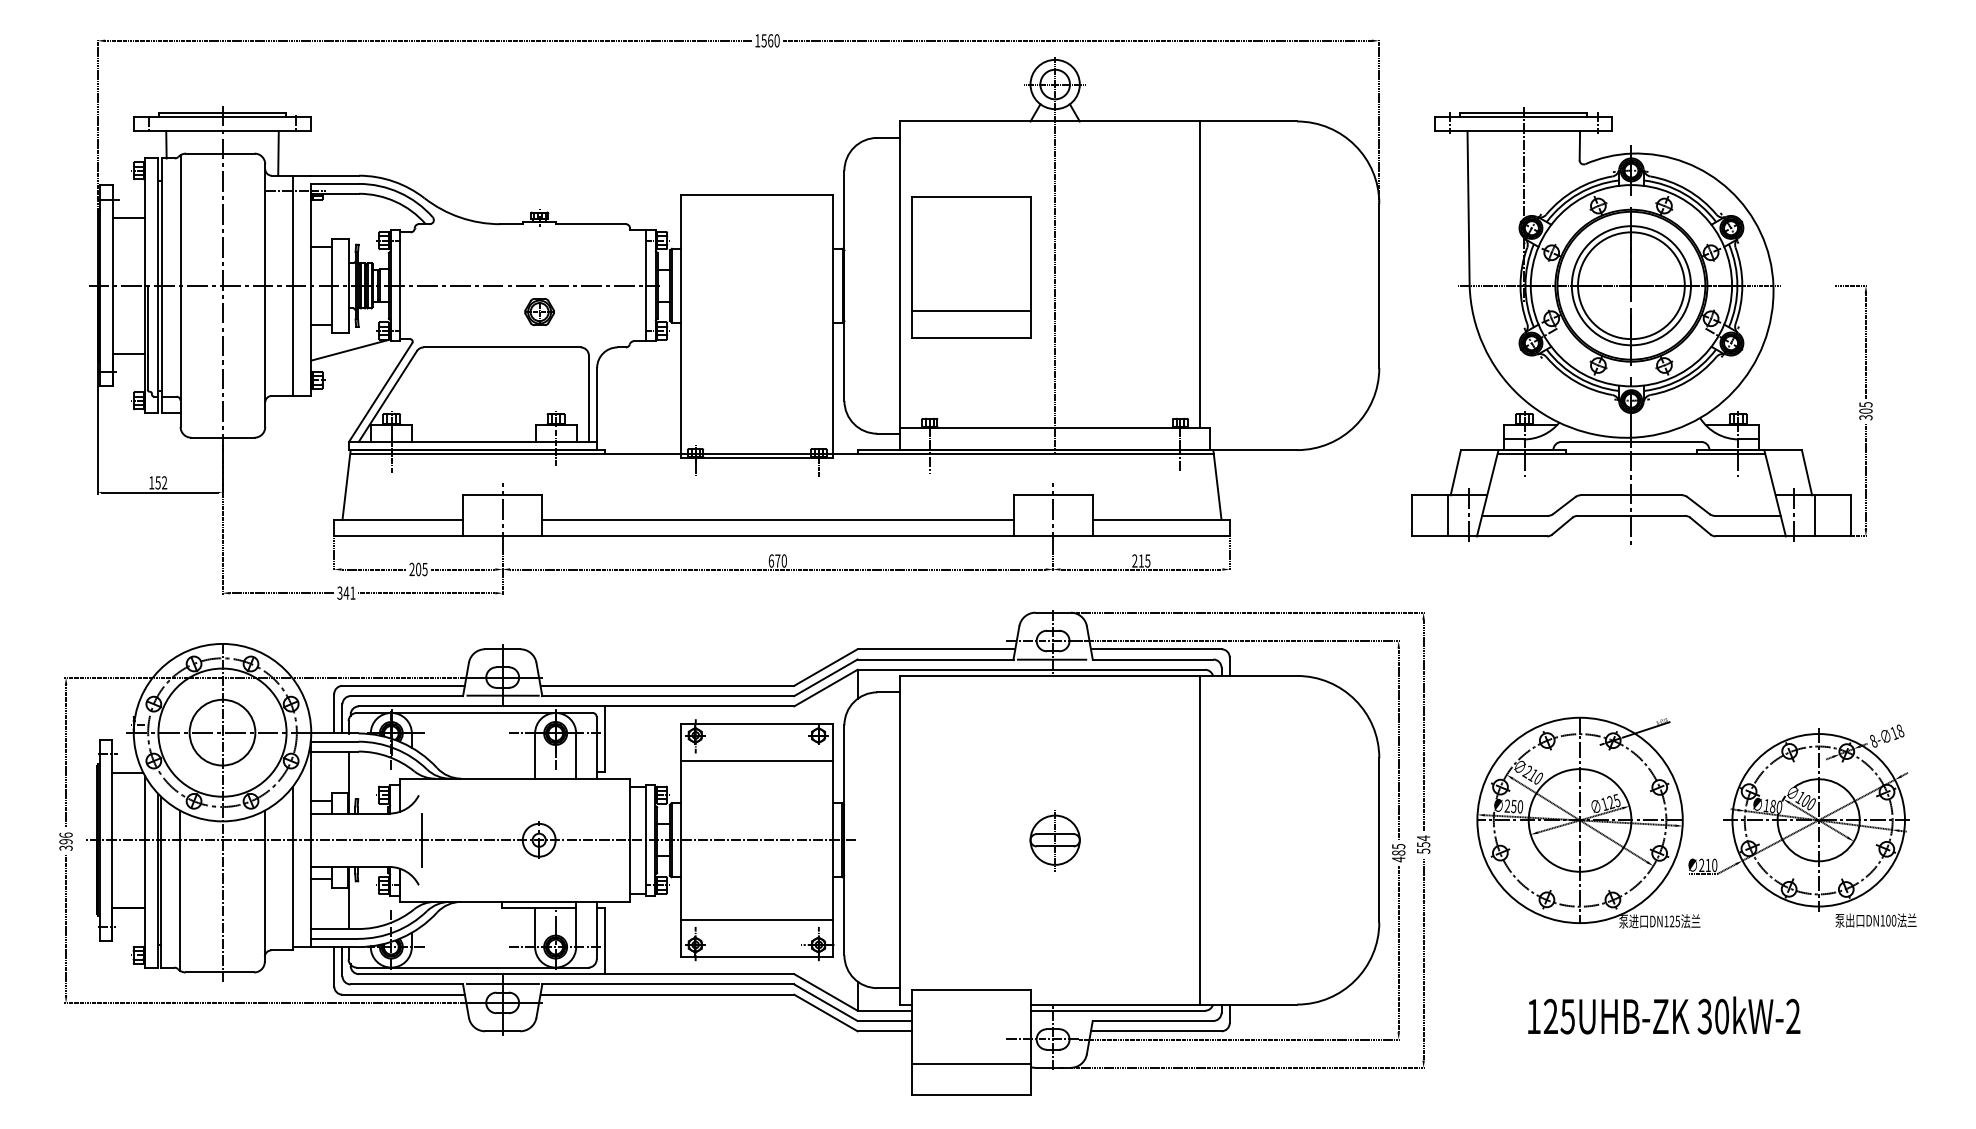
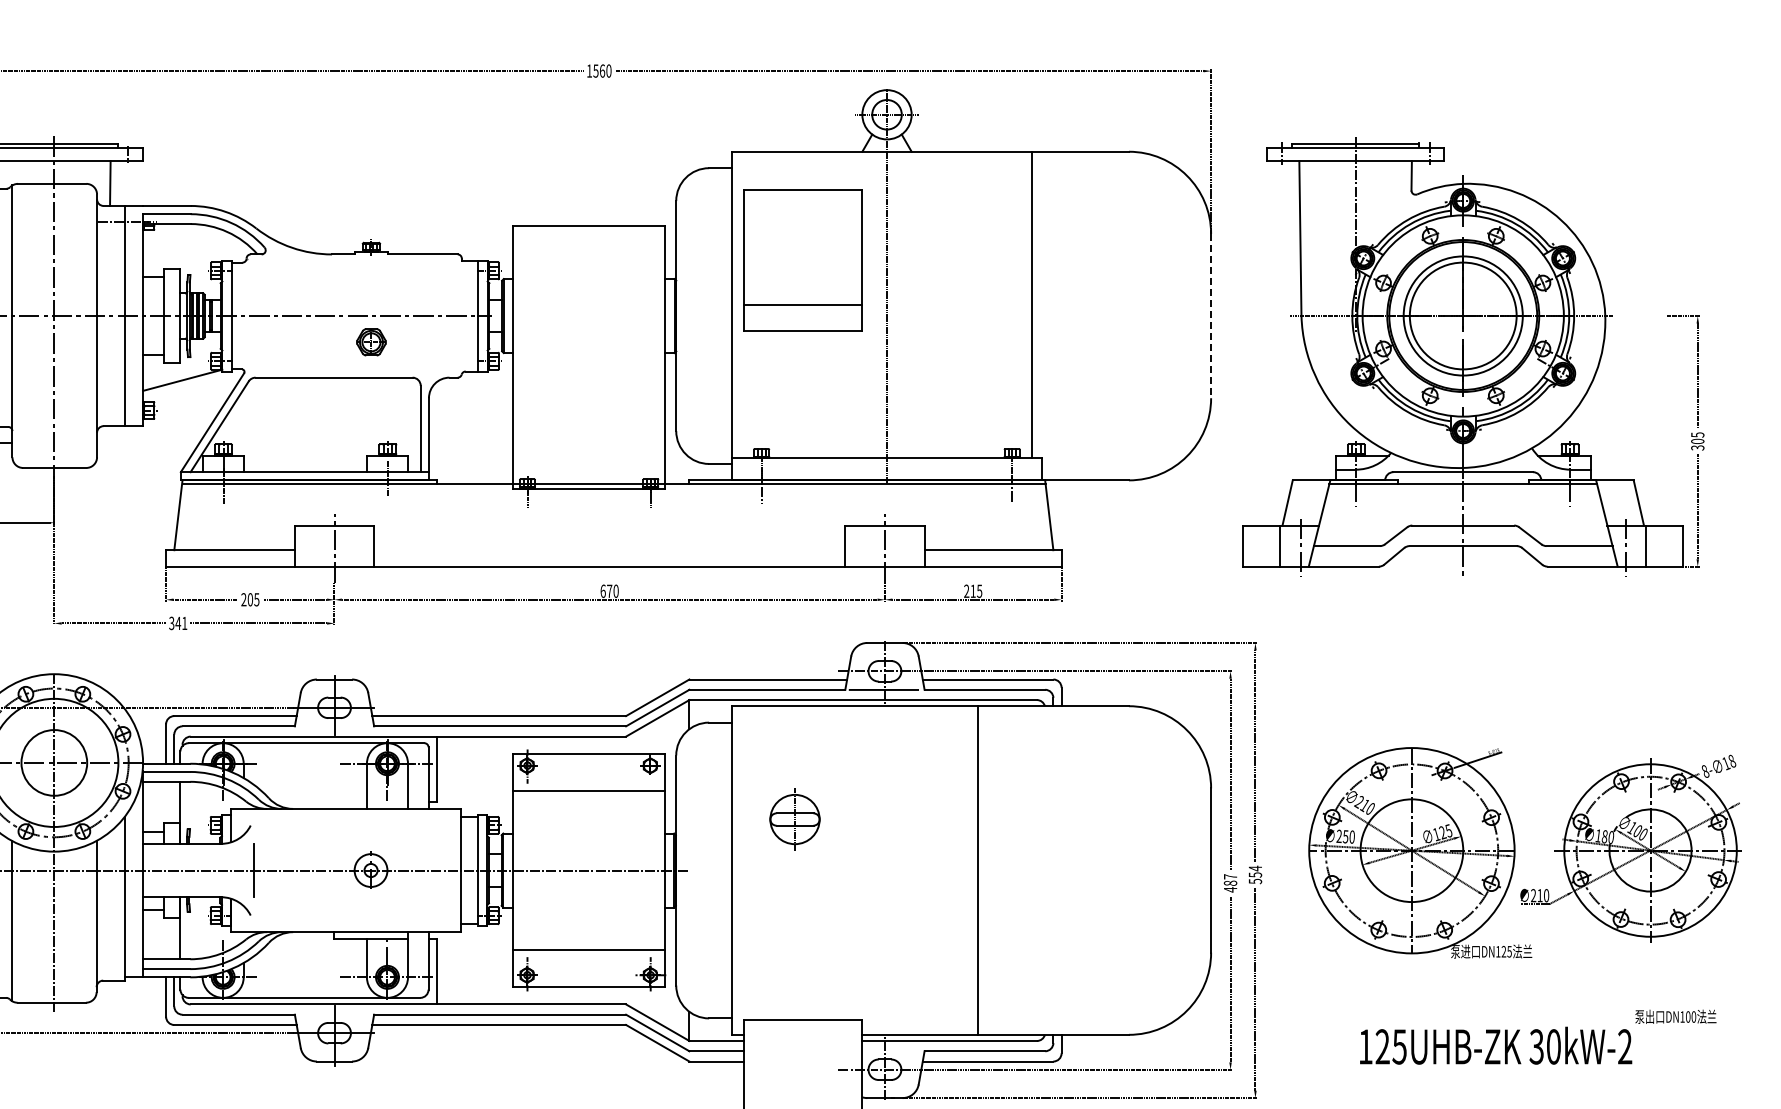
part: (971, 267) -> (803, 260), moved
line: (1379, 286) -> (1211, 316), solid -> dashed
line: (777, 519) -> (609, 549), removed
line: (502, 695) -> (334, 725), removed
line: (1200, 839) -> (978, 869), moved
part: (1054, 840) -> (794, 819), moved
text: (1398, 846) -> (1230, 876), 485 -> 487
text: (1875, 920) -> (1675, 1016), moved
line: (502, 984) -> (334, 1014), removed
line: (971, 1064) -> (803, 1094), removed

